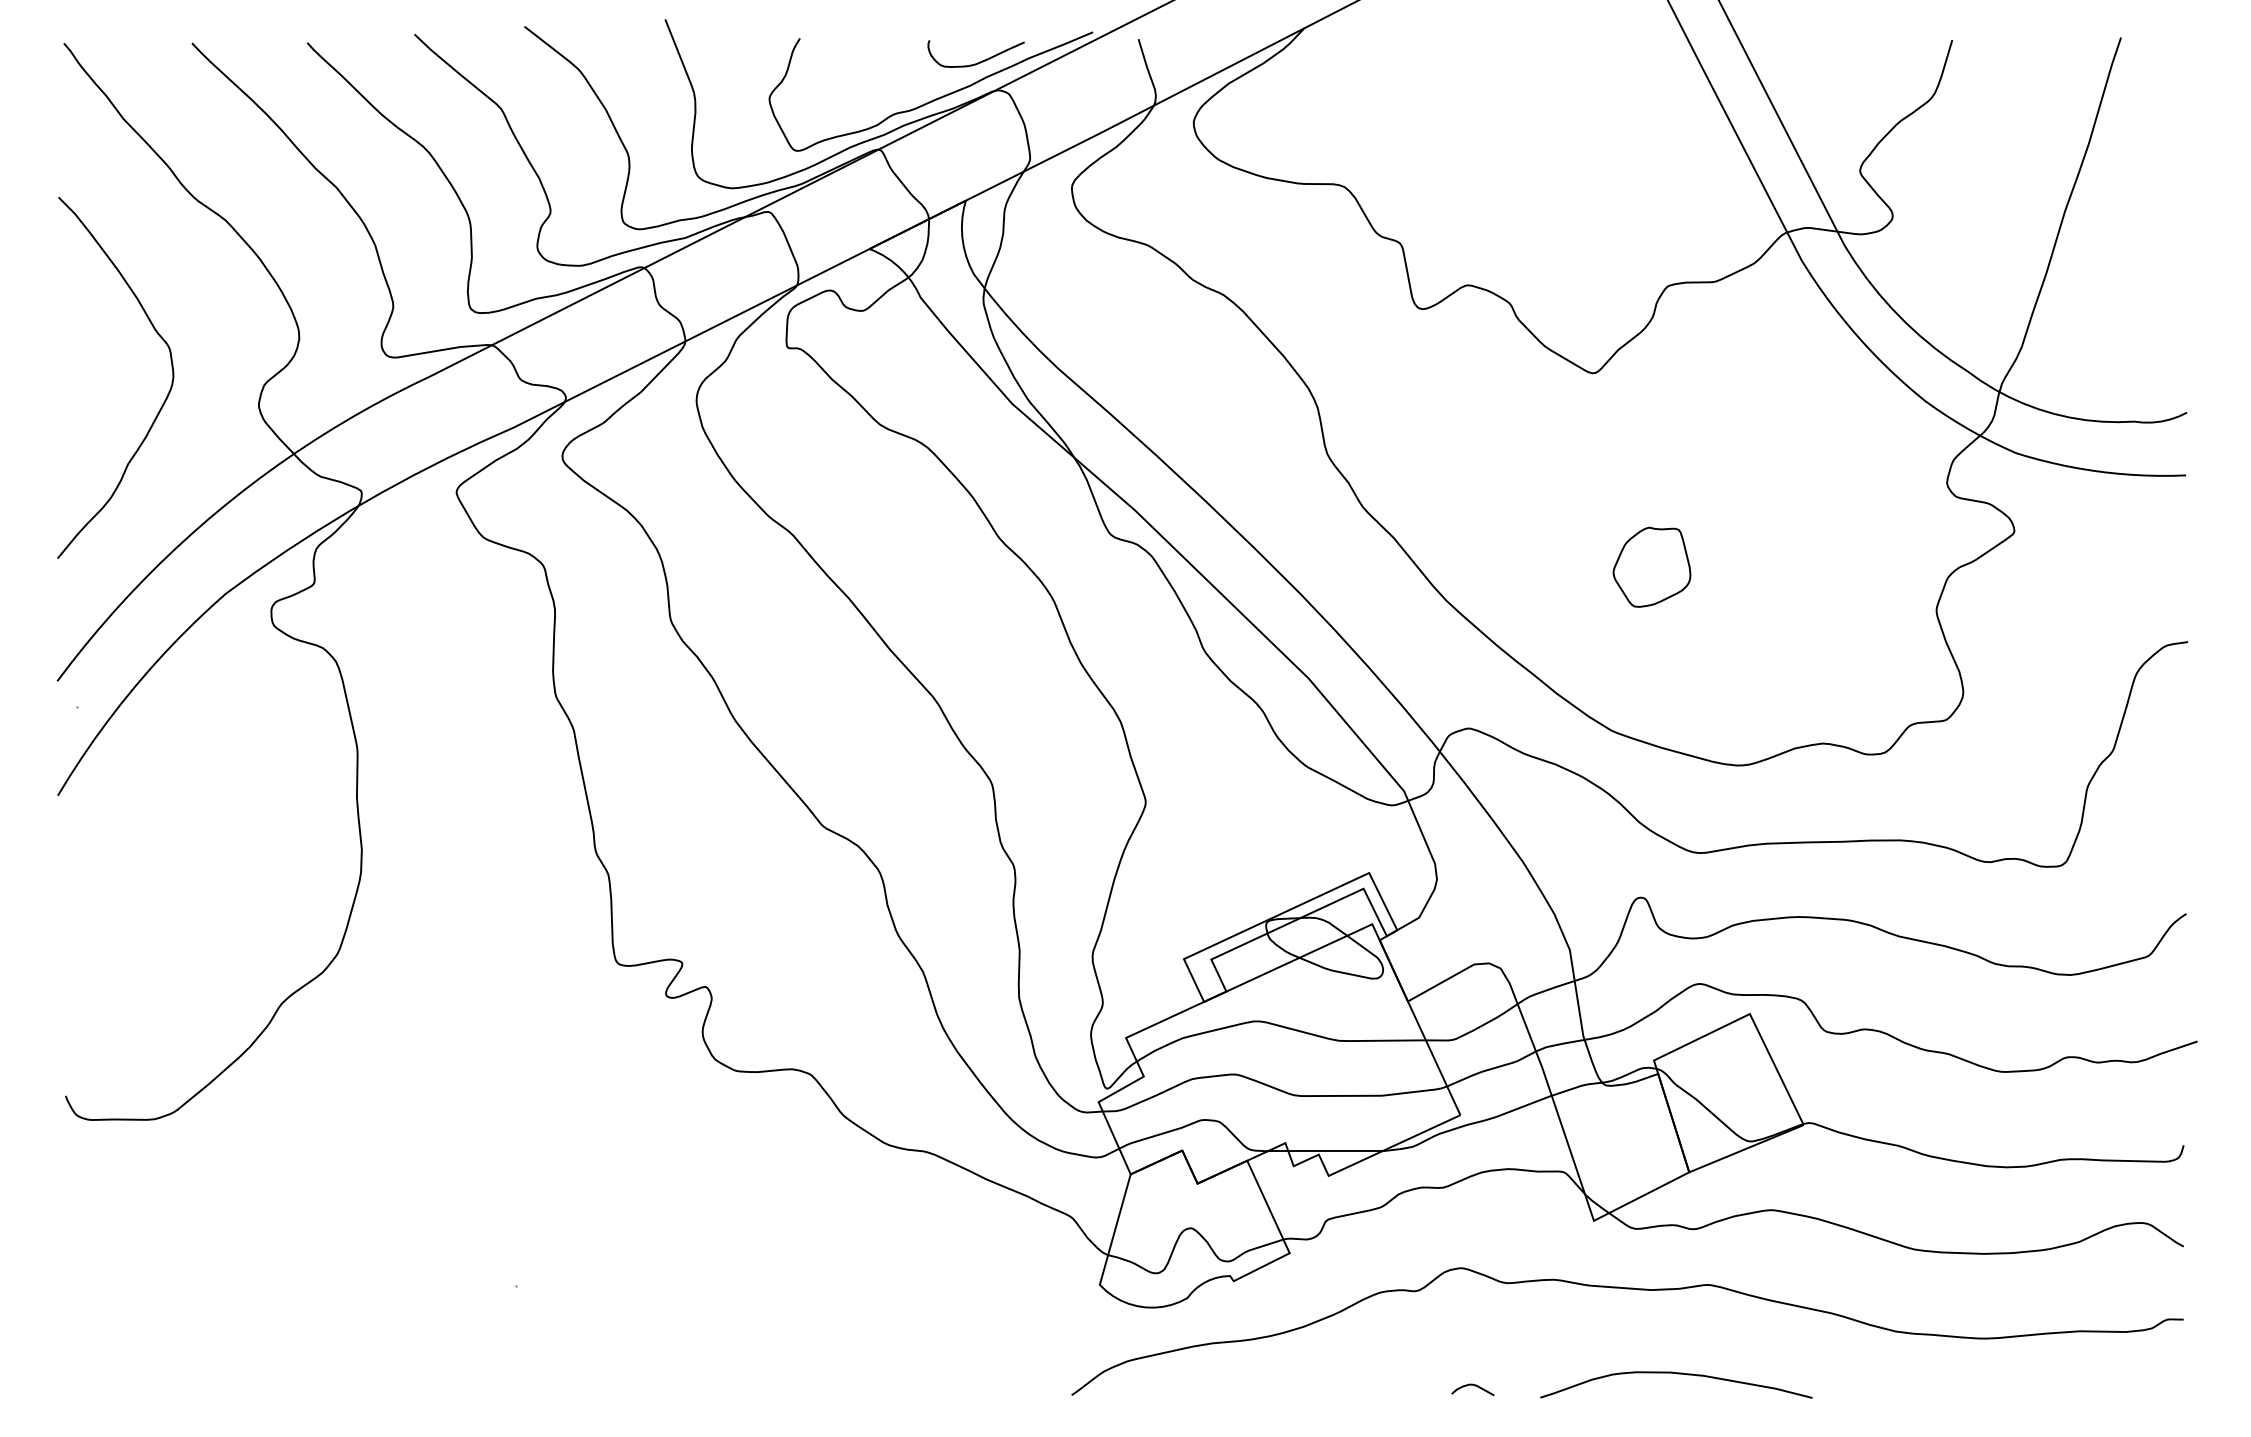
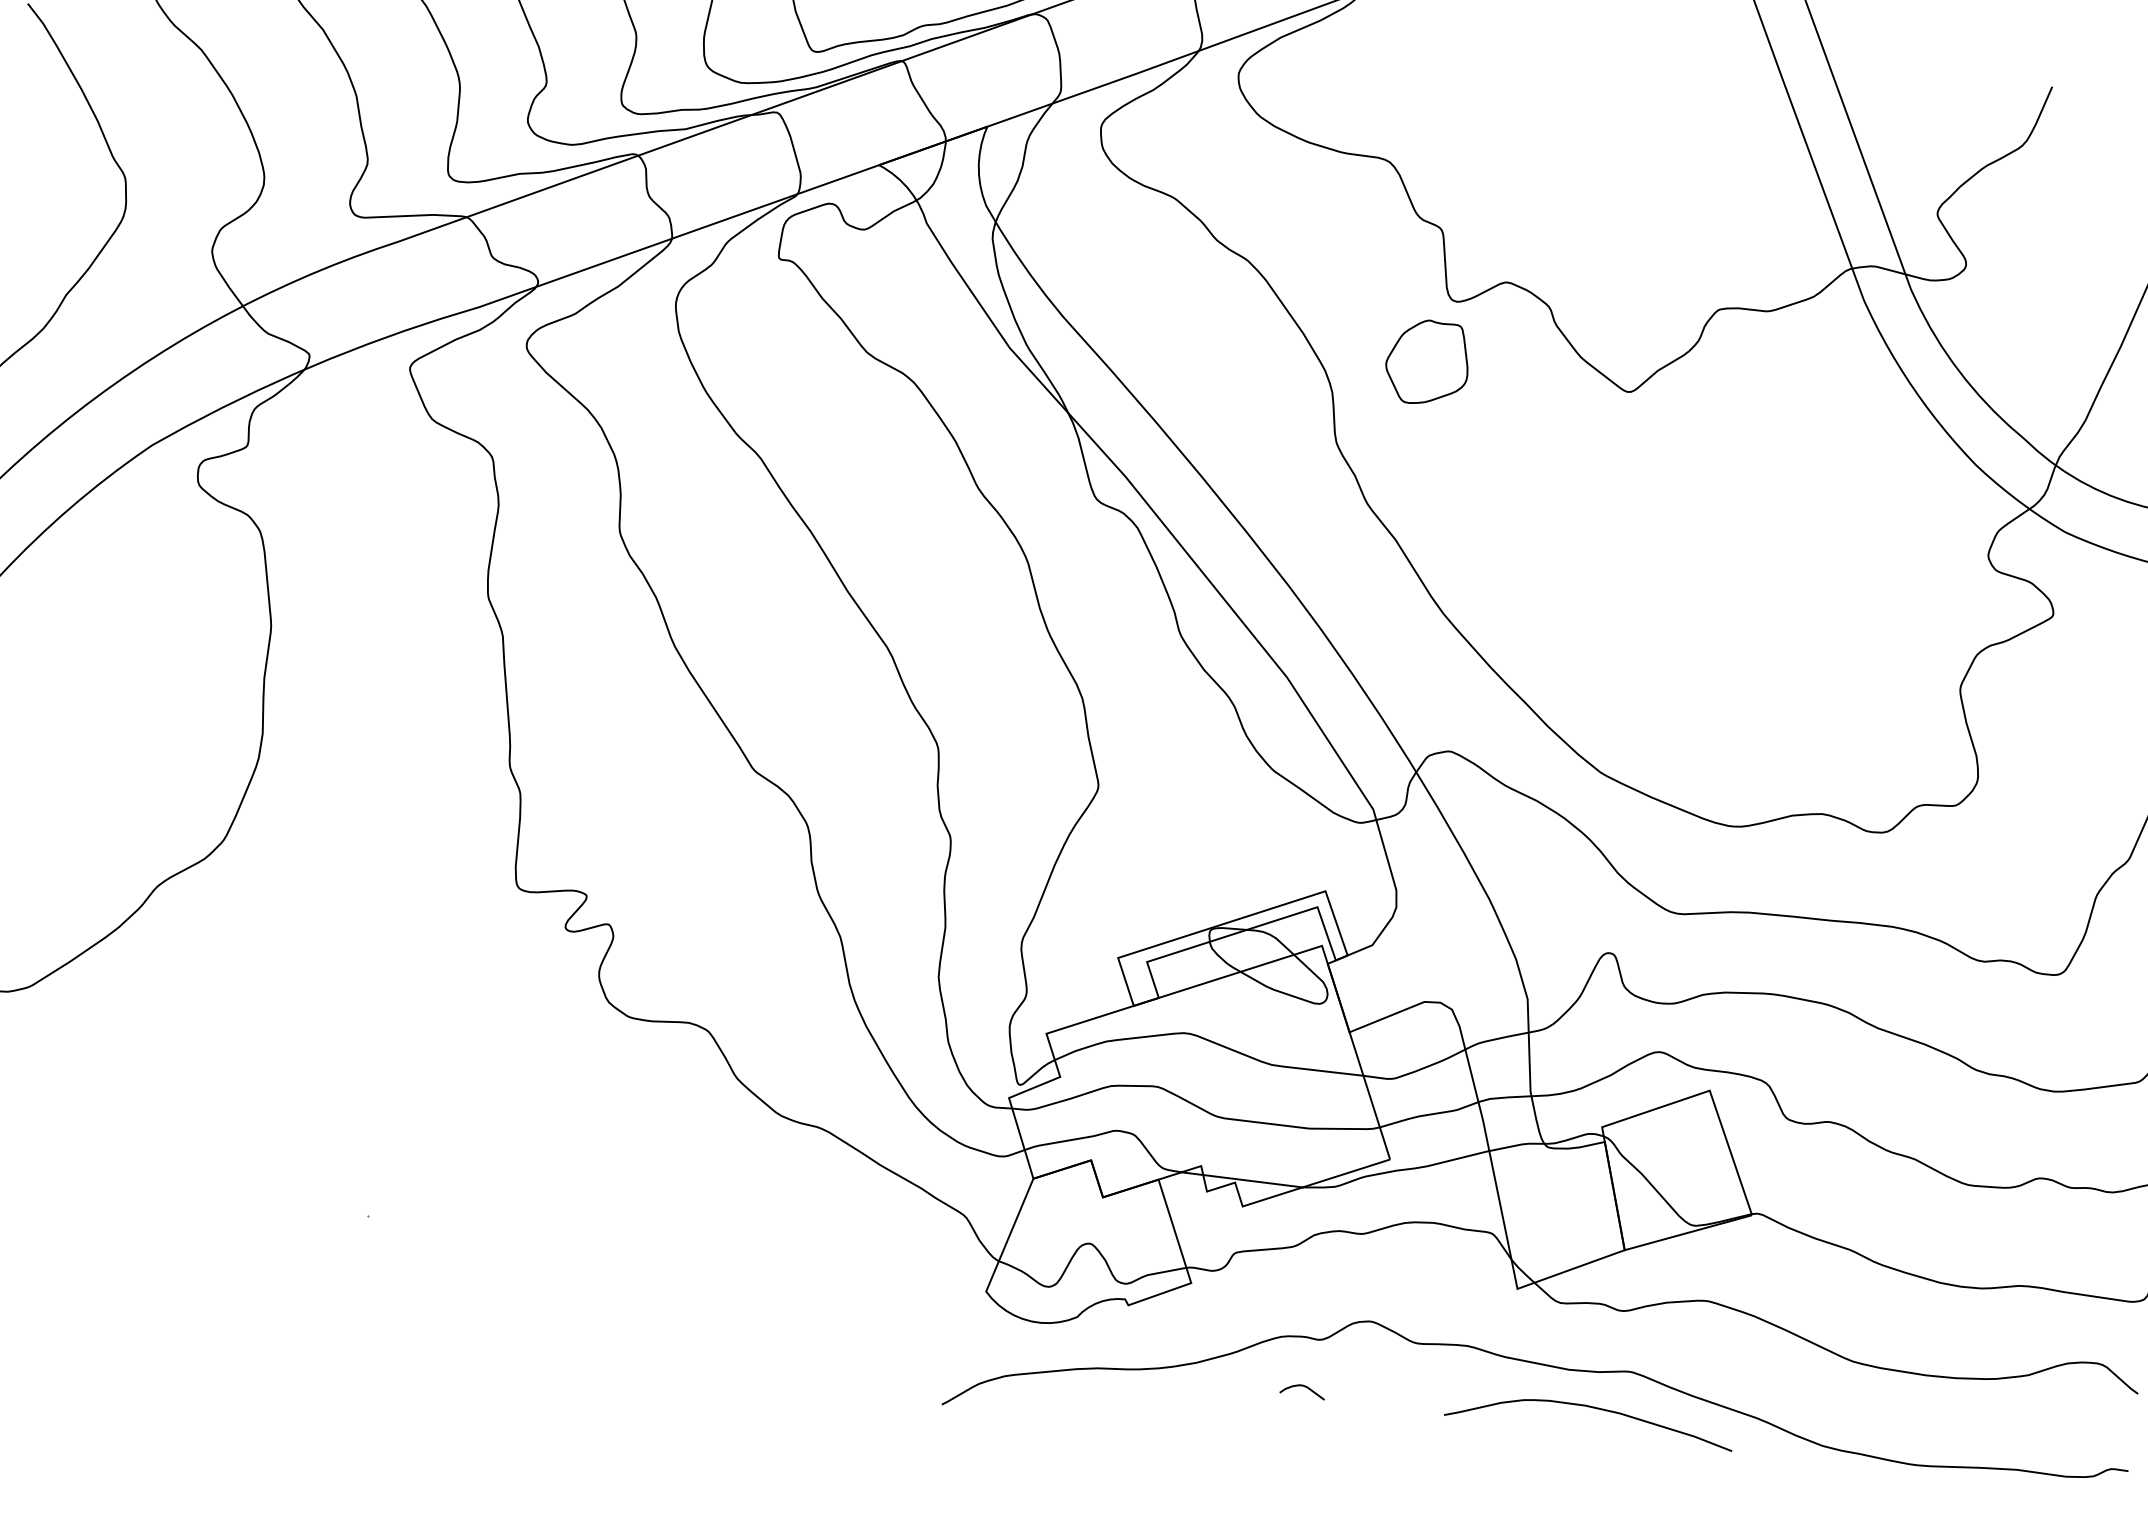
part: (1651, 566) -> (1427, 361), moved
curve: (1677, 1374) -> (1592, 1408), moved
curve: (1474, 1386) -> (1304, 1387), moved

